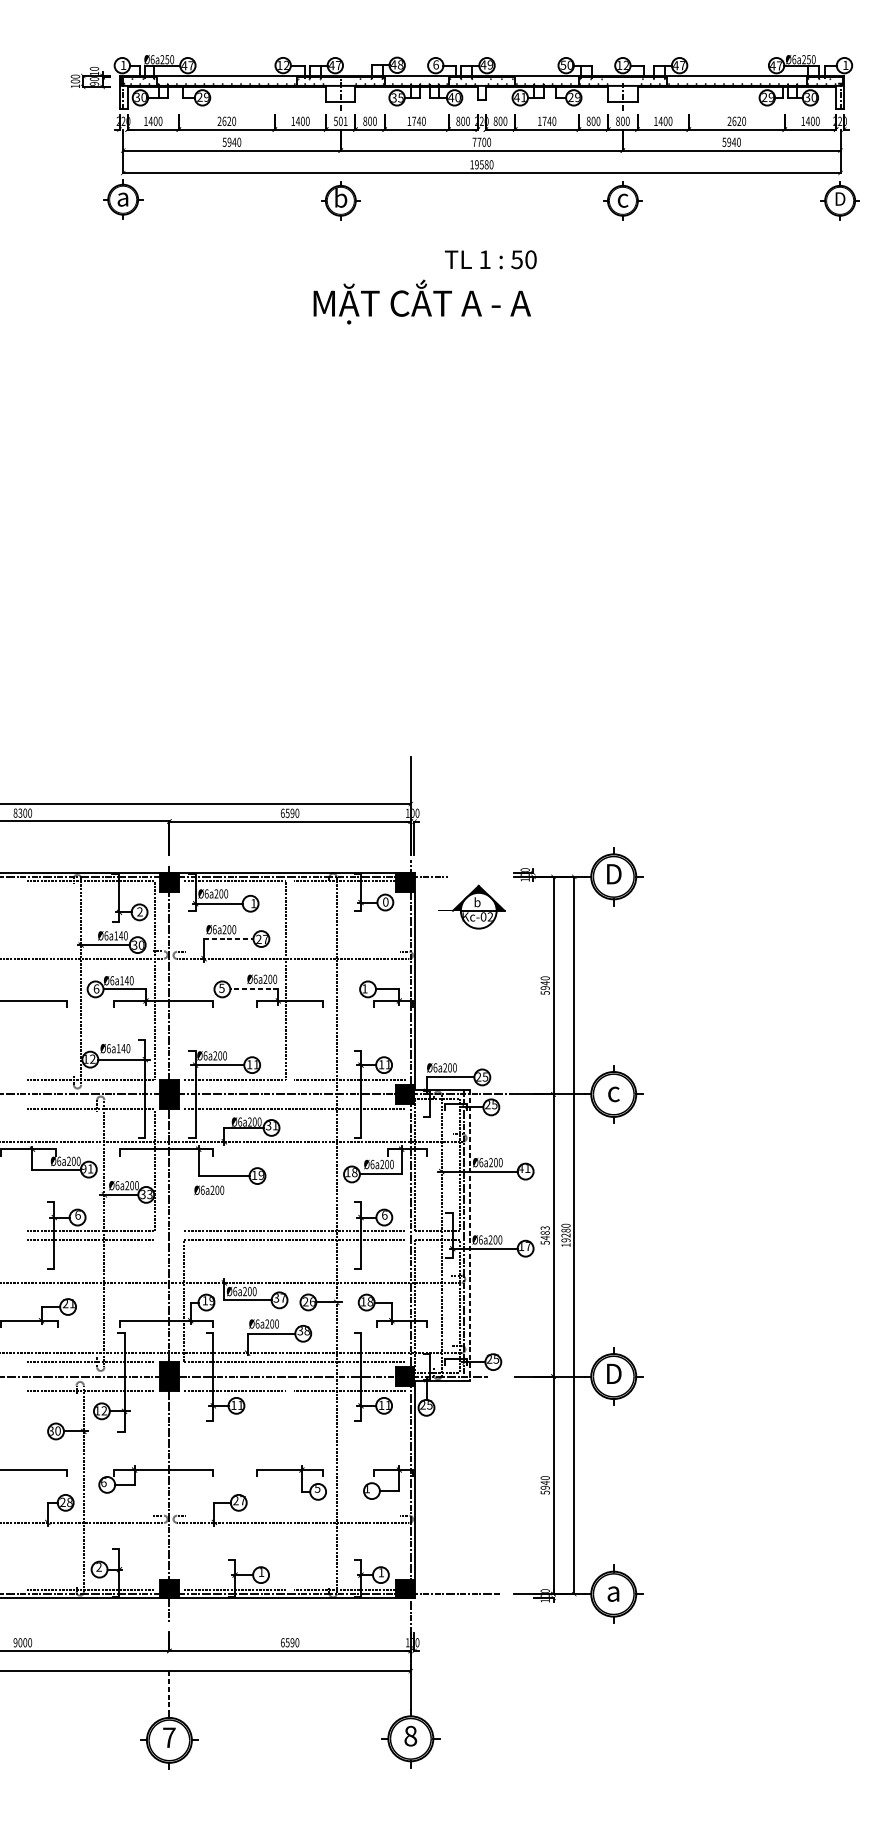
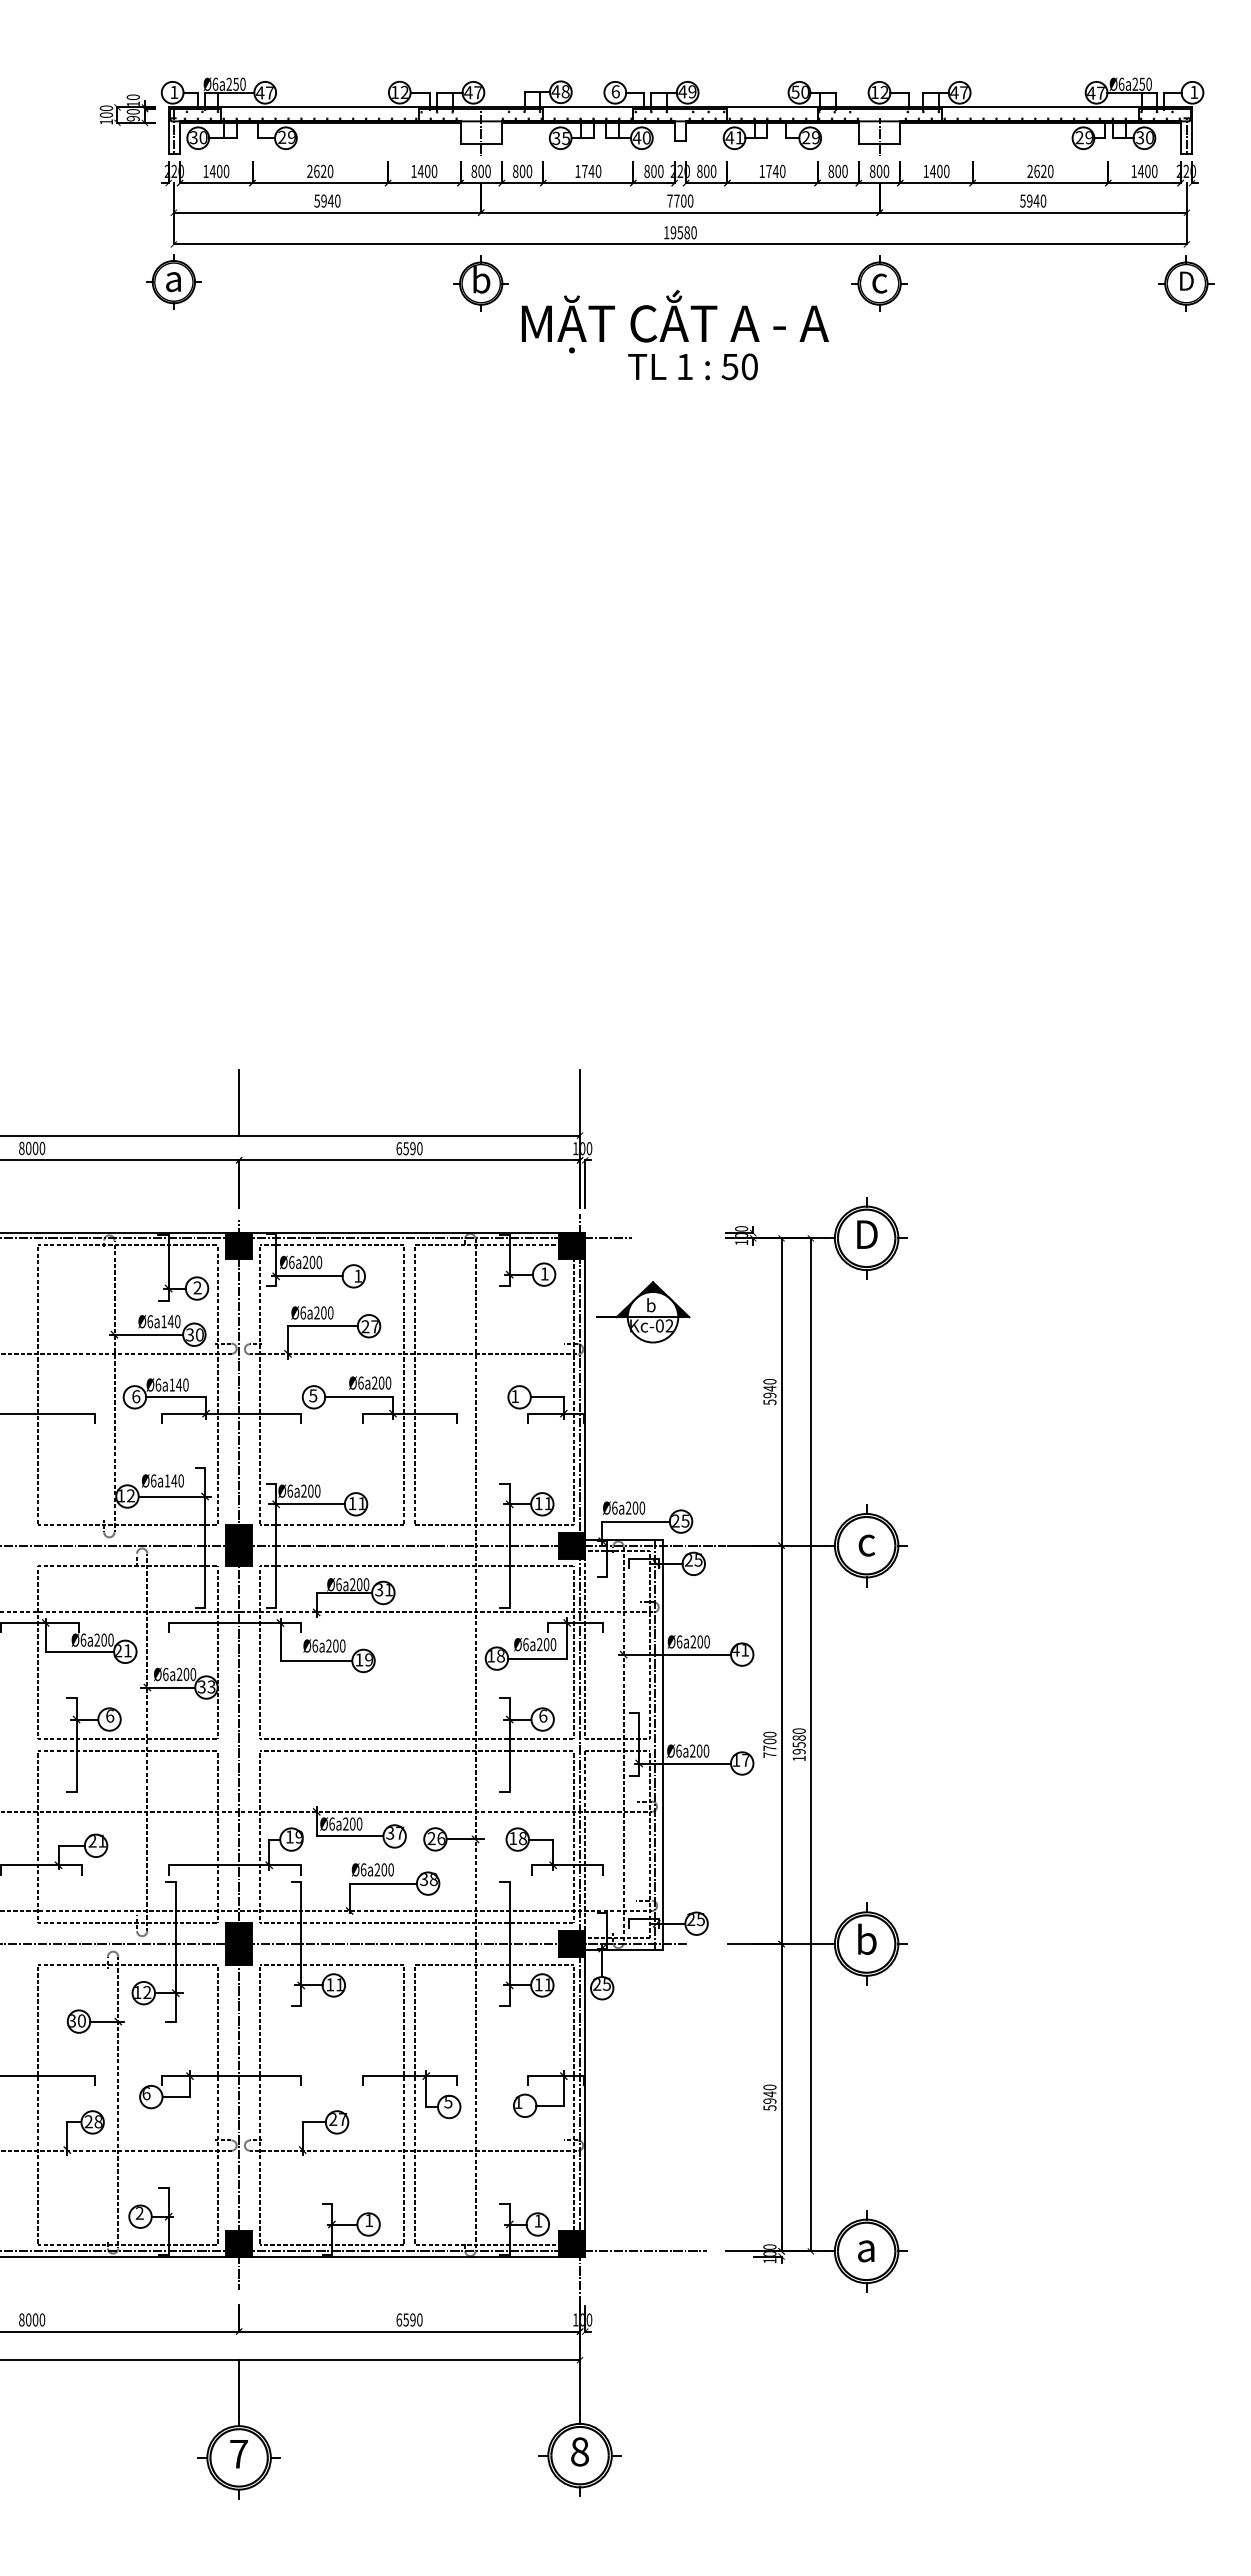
text: (340, 120) -> (480, 170), 501 -> 800
text: (422, 301) -> (675, 321), moved
line: (169, 780) -> (239, 1102), added
text: (20, 813) -> (28, 1148), 8300 -> 8000
text: (385, 901) -> (544, 1273), 0 -> 1
part: (472, 907) -> (643, 1312), moved
line: (228, 939) -> (322, 1326), dashed -> solid
line: (26, 980) -> (37, 1384), added
line: (183, 980) -> (259, 1384), added
line: (294, 980) -> (415, 1384), added
line: (406, 985) -> (573, 1392), added
line: (254, 989) -> (359, 1397), dashed -> solid
text: (83, 1169) -> (118, 1651), 91 -> 21
line: (26, 1170) -> (37, 1652), added
line: (183, 1170) -> (259, 1652), added
line: (406, 1170) -> (573, 1652), added
text: (209, 1189) -> (324, 1645), moved
line: (469, 1235) -> (663, 1744), dashed -> solid
text: (544, 1235) -> (769, 1744), 5483 -> 7700
text: (565, 1235) -> (798, 1744), 19280 -> 19580
line: (26, 1300) -> (37, 1836), added
line: (154, 1300) -> (218, 1836), added
line: (406, 1300) -> (573, 1836), added
text: (614, 1373) -> (867, 1939), D -> b
line: (406, 1485) -> (573, 2097), added
line: (26, 1490) -> (37, 2104), added
line: (154, 1490) -> (218, 2104), added
line: (183, 1490) -> (259, 2104), added
line: (285, 1490) -> (403, 2104), added
line: (294, 1490) -> (415, 2104), added
text: (15, 1642) -> (21, 2319), 9000 -> 8000
line: (169, 1691) -> (239, 2389), dashed -> solid

